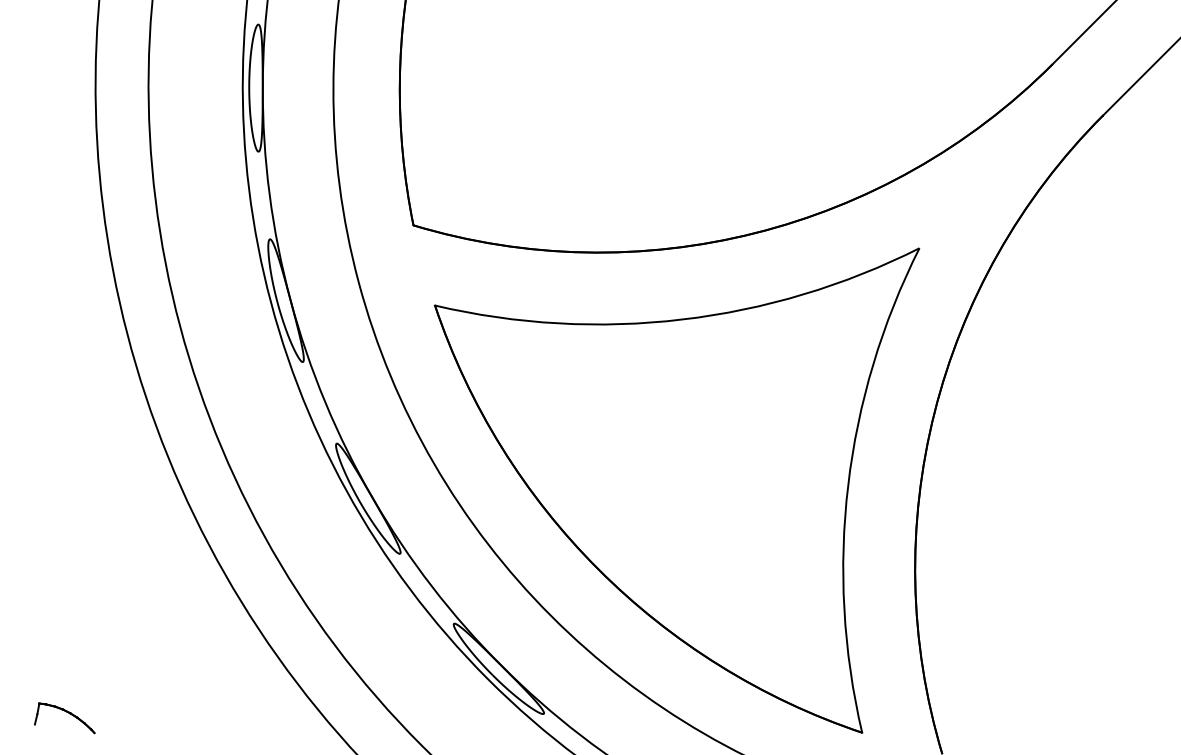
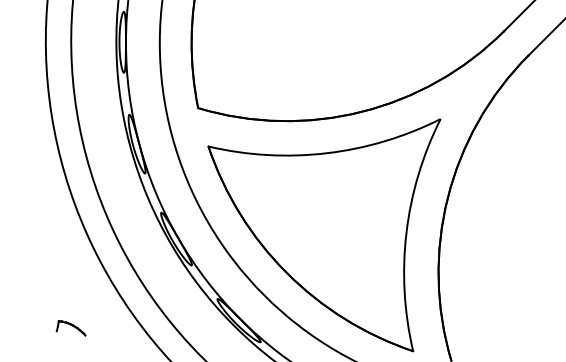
part: (63, 718) -> (70, 328), moved

